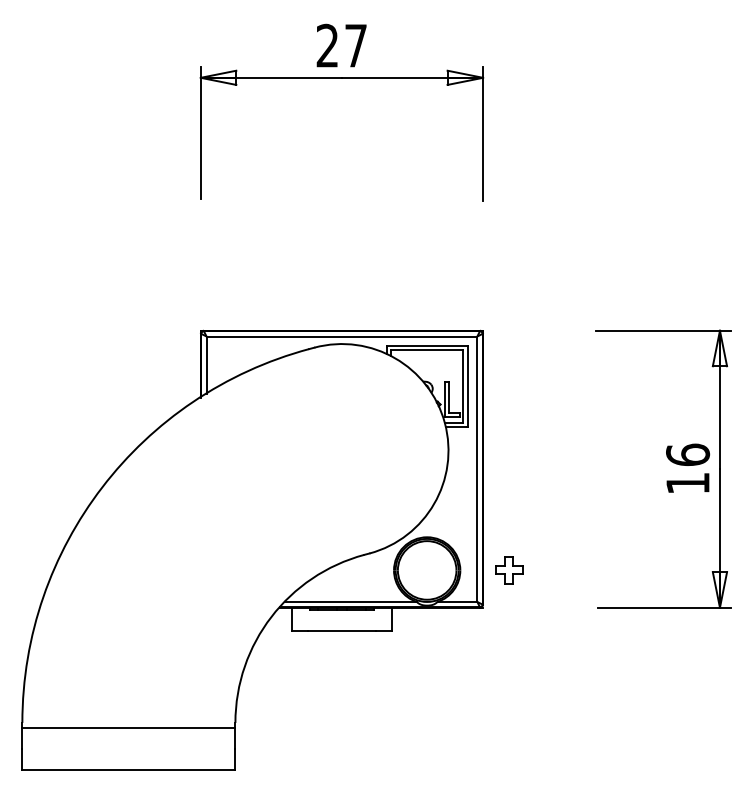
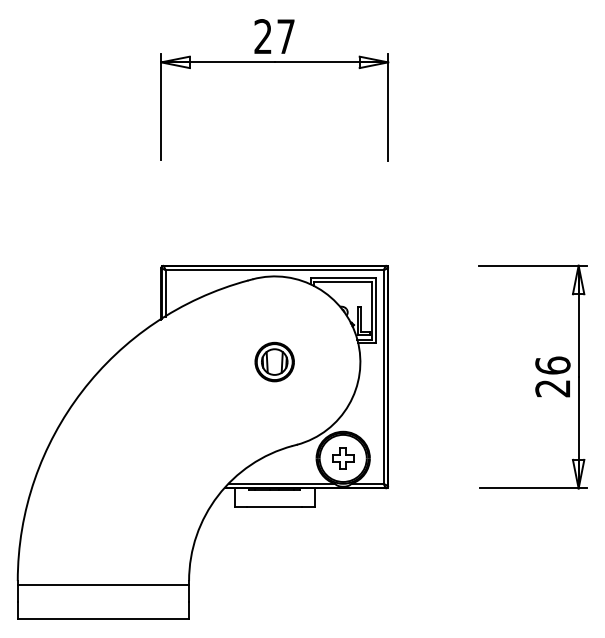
part: (341, 450) -> (274, 362), added
text: (687, 483) -> (552, 388), 16 -> 26
part: (509, 570) -> (343, 458), moved

